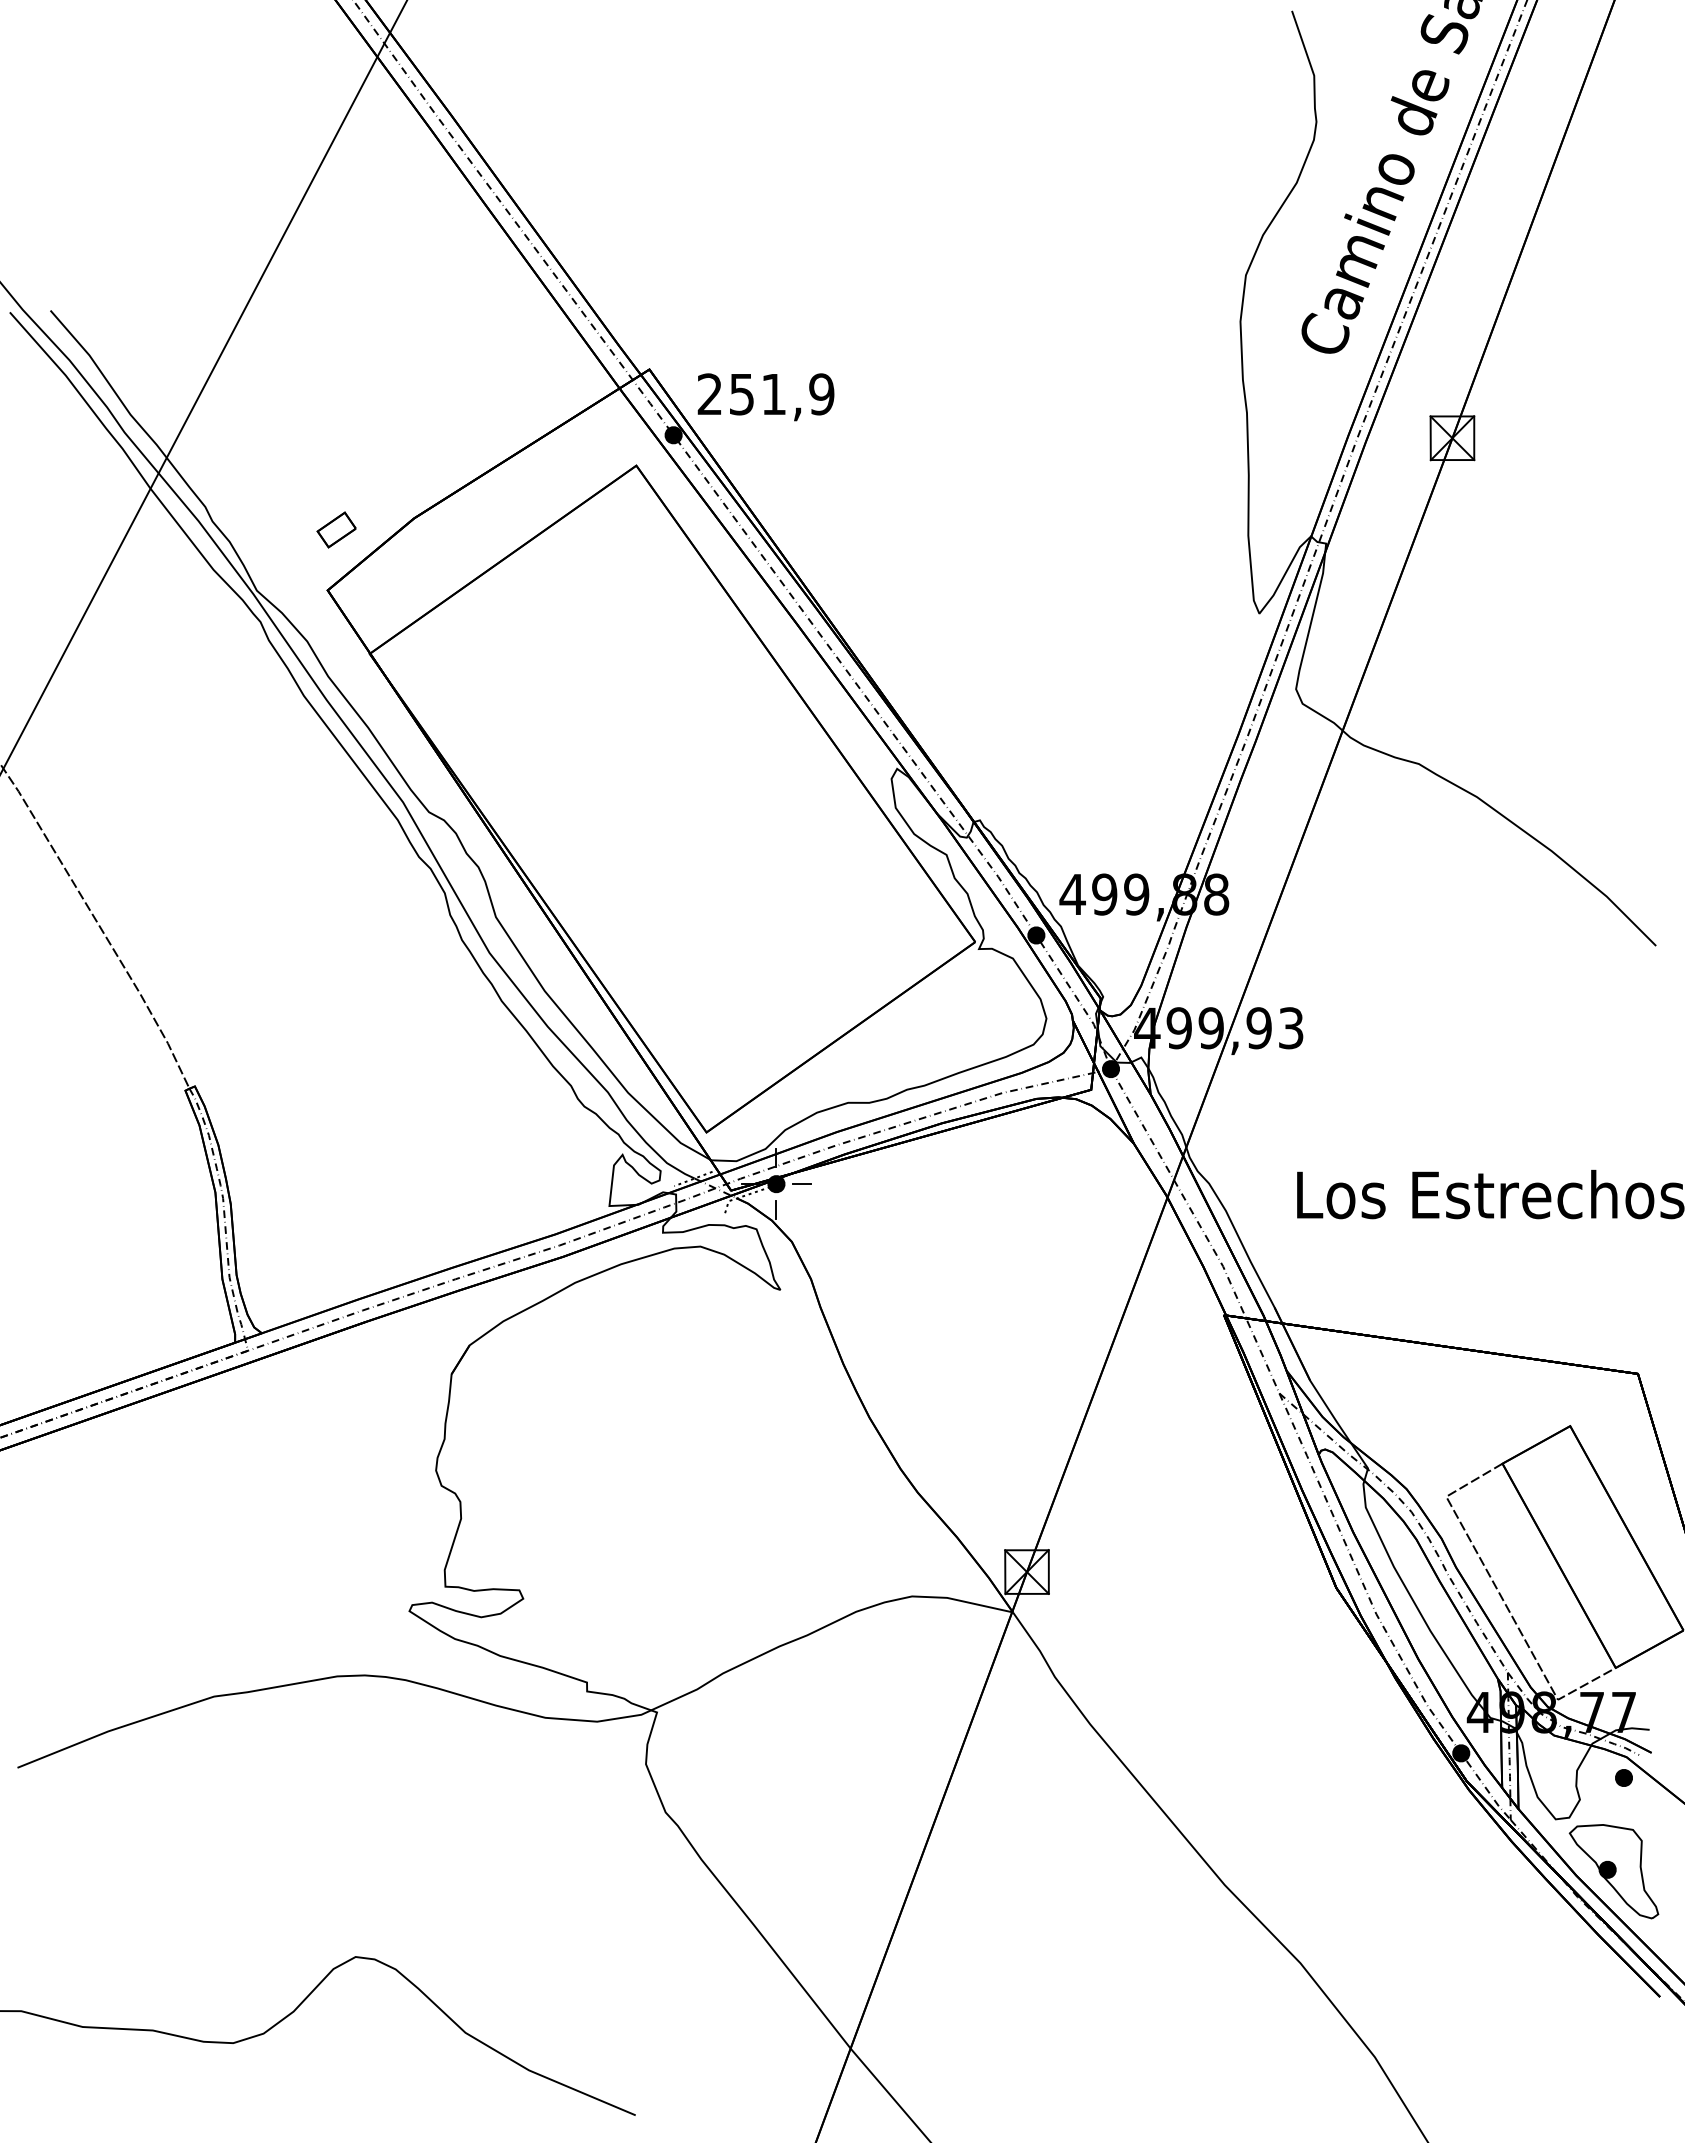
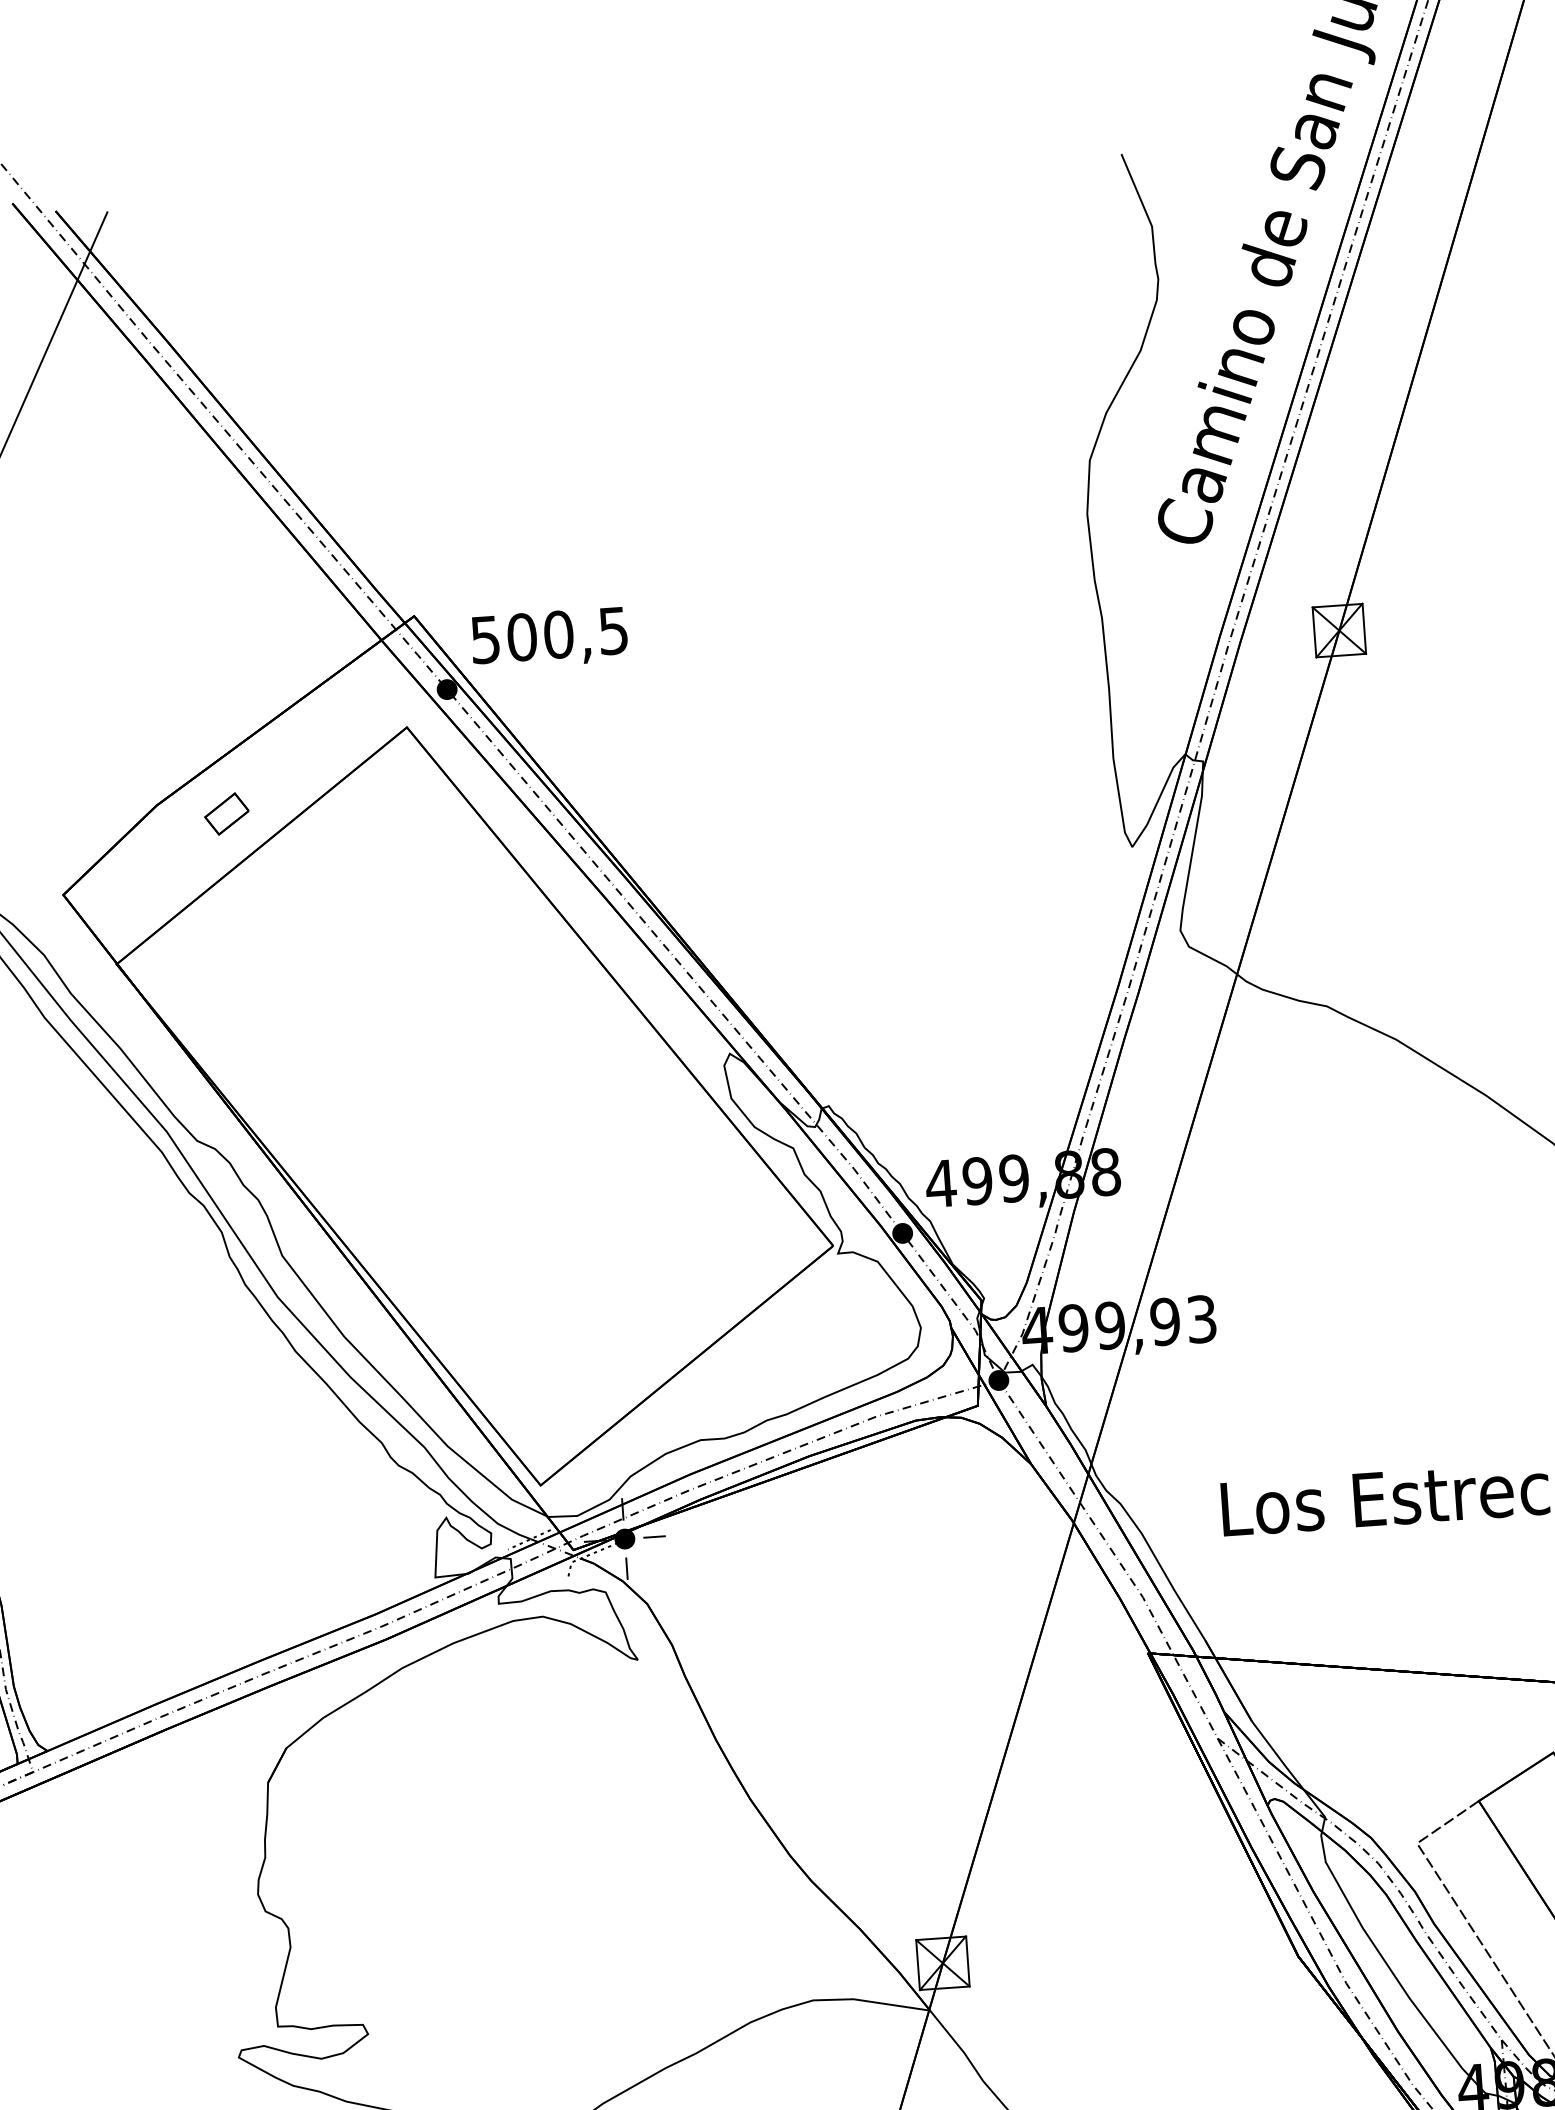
text: (765, 394) -> (549, 635), 251,9 -> 500,5
part: (336, 529) -> (226, 813), moved

